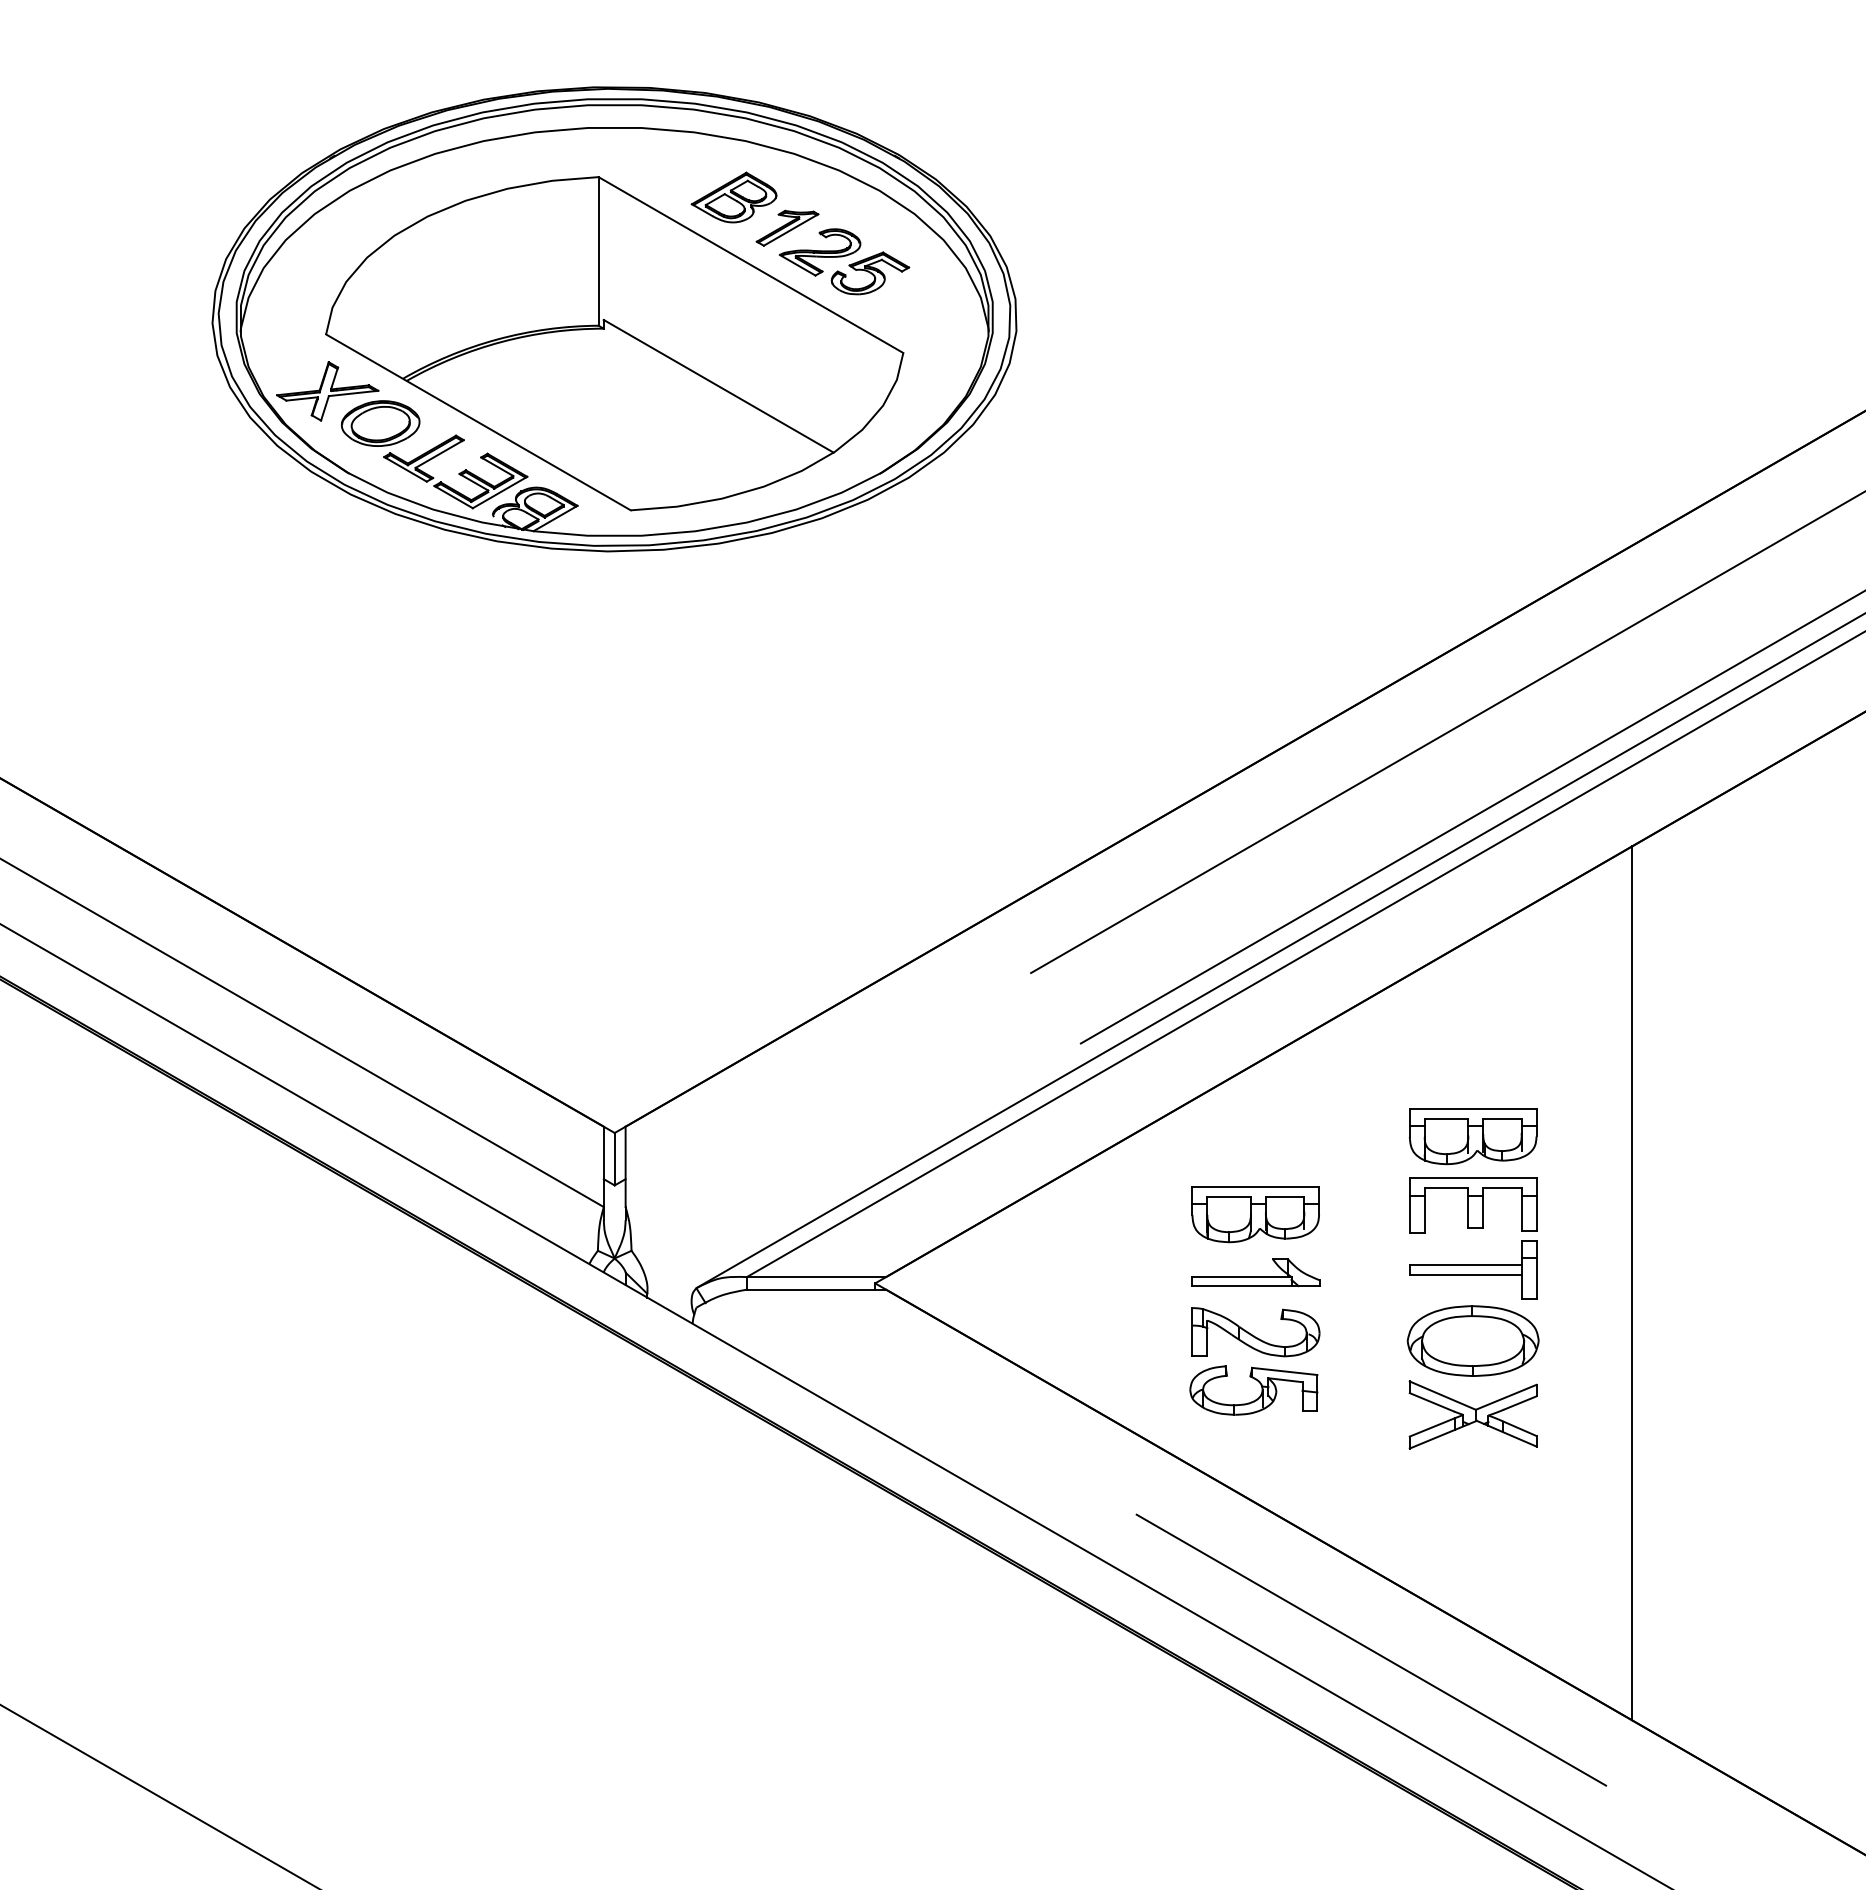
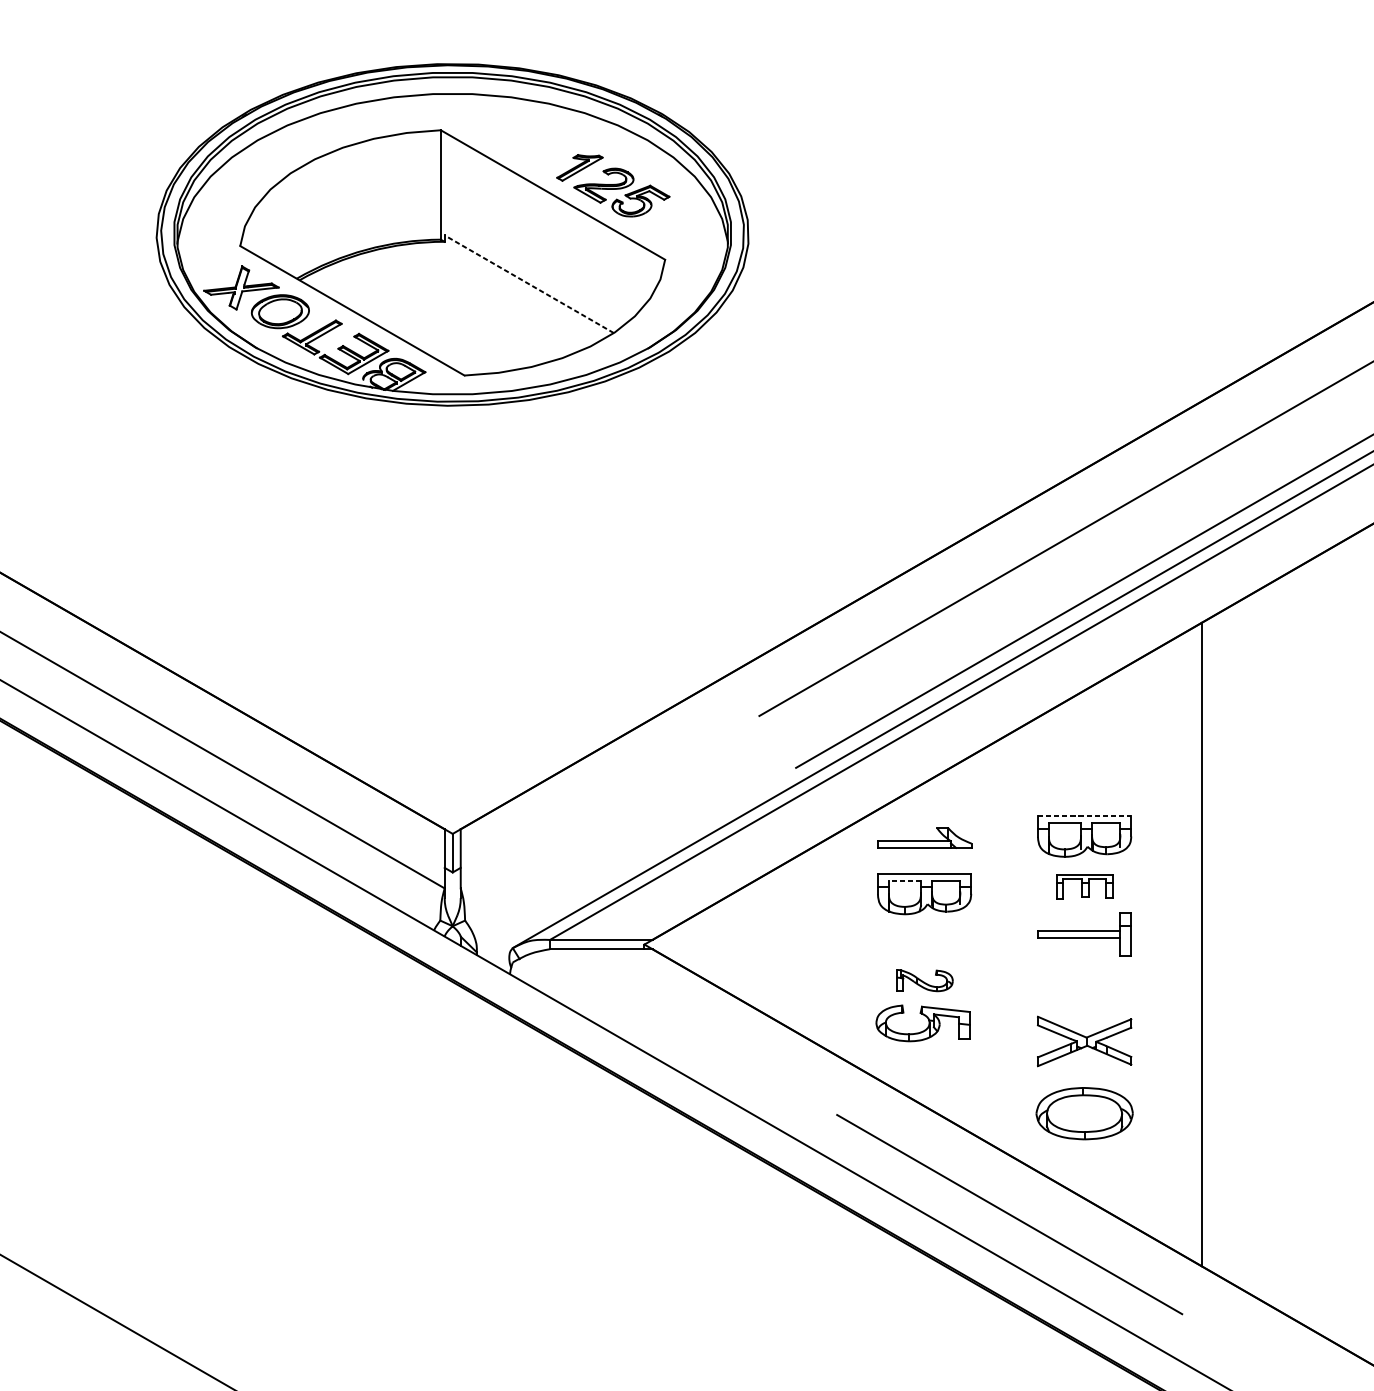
part: (733, 197) -> (540, 145), removed
line: (718, 386) -> (529, 284), solid -> dashed
line: (1473, 1108) -> (1084, 815), solid -> dashed
line: (1229, 1196) -> (905, 880), solid -> dashed
part: (1473, 1205) -> (1084, 887), size x0.6
part: (1255, 1272) -> (924, 837), moved
part: (1255, 1332) -> (924, 980), size x0.6
part: (1472, 1340) -> (1084, 1113), moved

